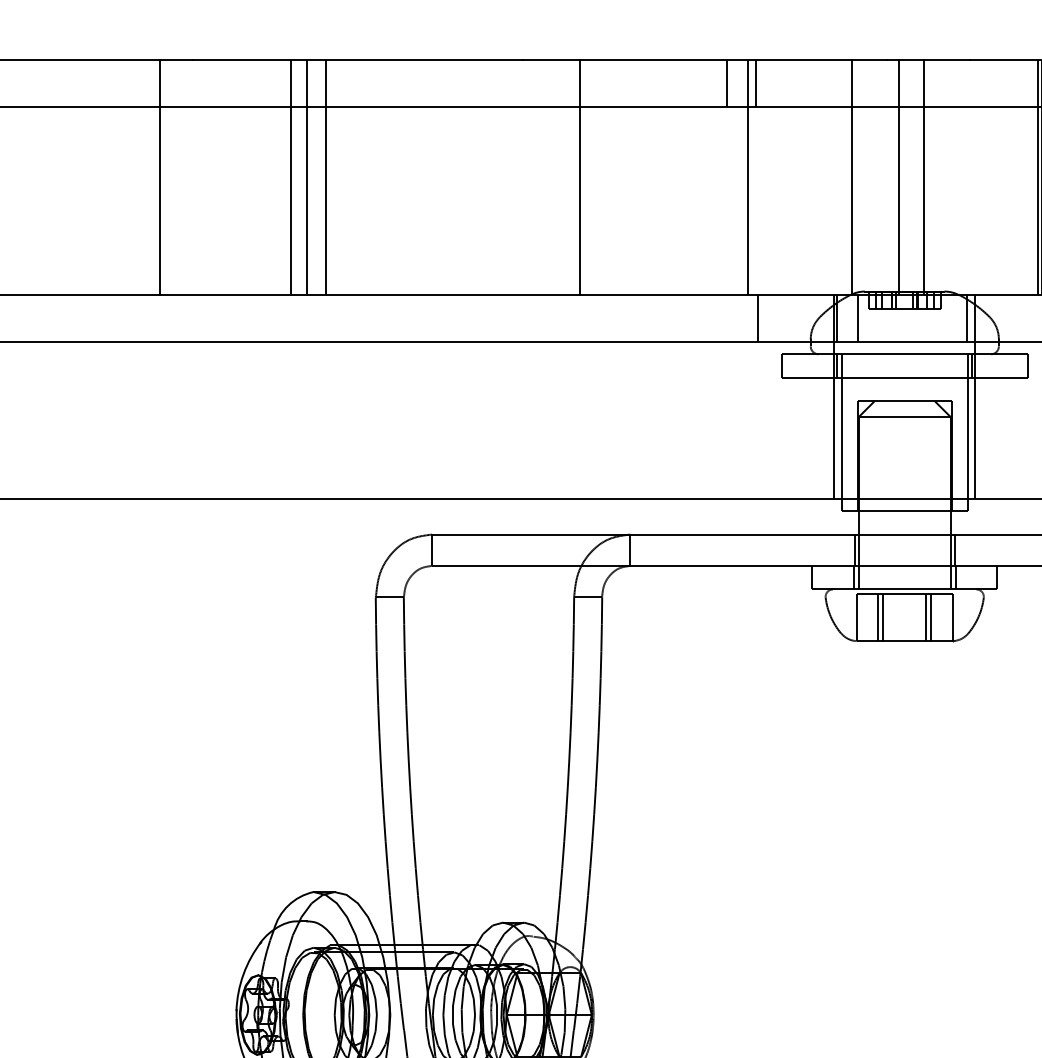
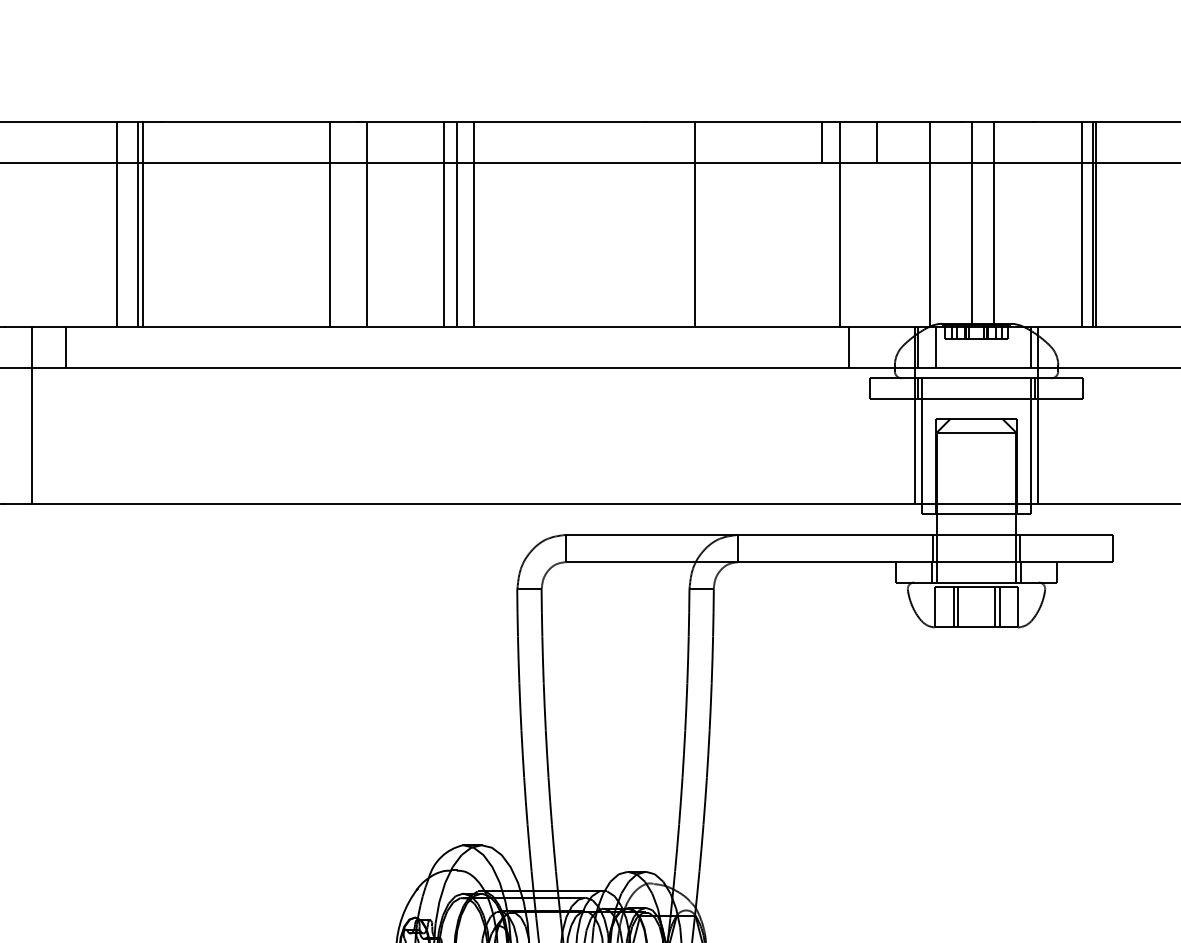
line: (756, 82) -> (876, 142), moved
line: (203, 177) -> (367, 224), added
line: (1026, 177) -> (1082, 224), added

